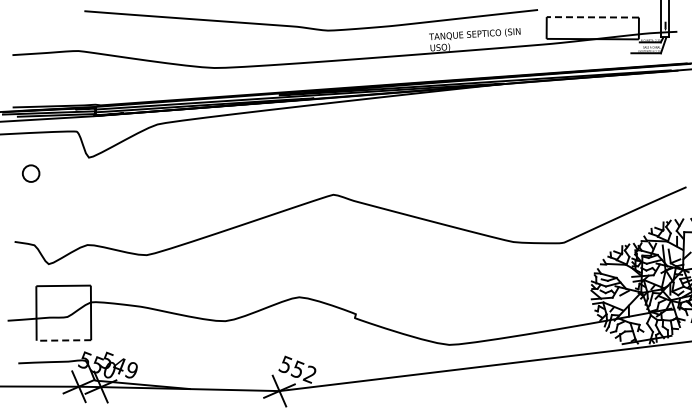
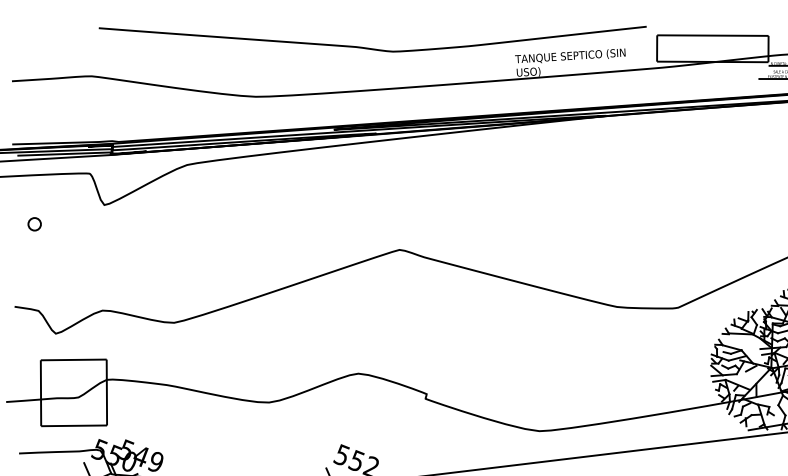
line: (592, 17) -> (712, 35), dashed -> solid
circle: (31, 173) -> (34, 224), size x0.62
line: (63, 340) -> (73, 425), dashed -> solid

